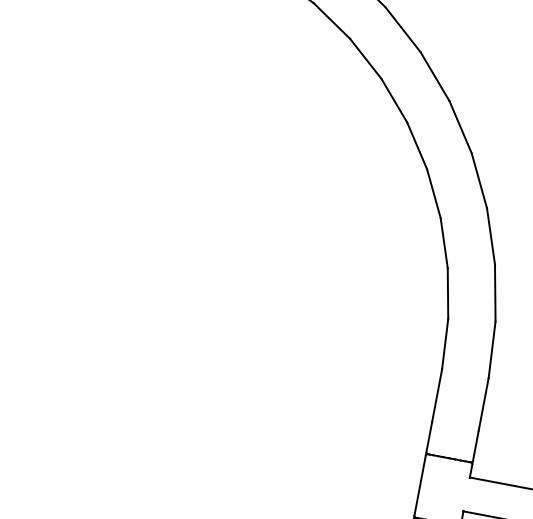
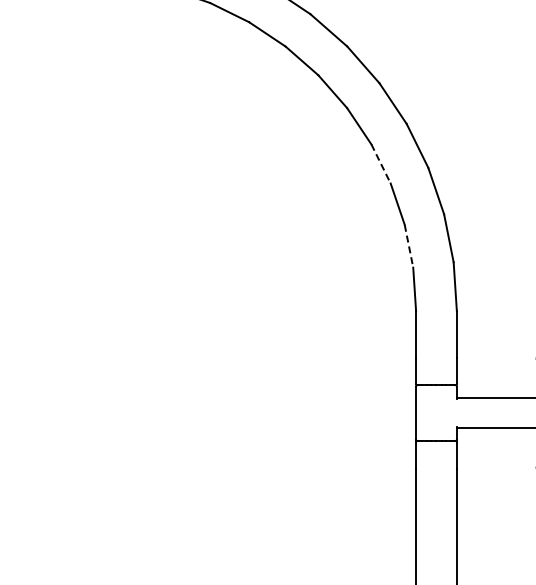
line: (434, 193) -> (381, 163), solid -> dashed
line: (447, 293) -> (408, 246), solid -> dashed

